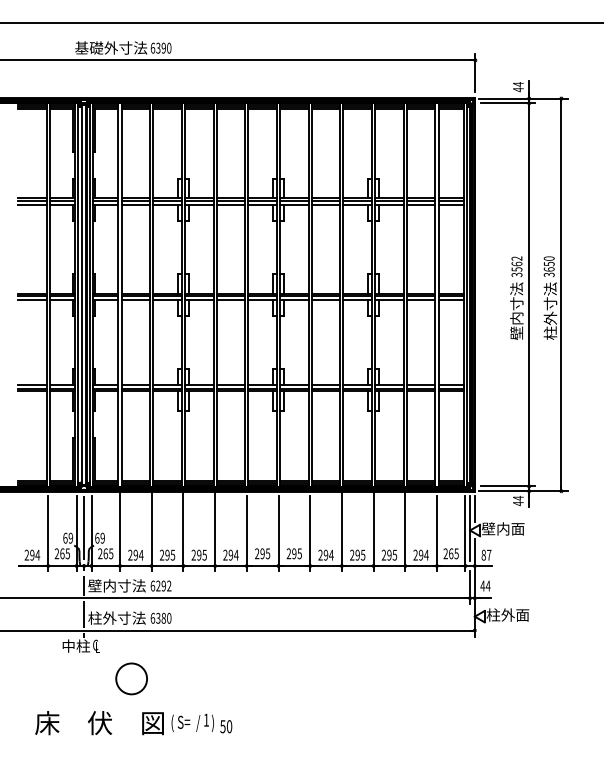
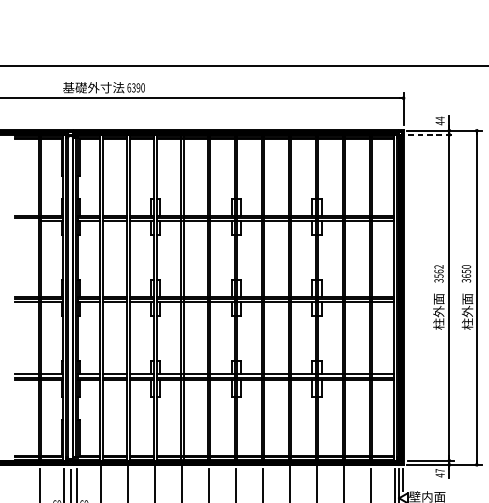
line: (507, 103) -> (430, 134), solid -> dashed
line: (32, 204) -> (26, 220), removed
text: (516, 310) -> (438, 311), 壁内寸法 -> 柱外面
text: (550, 310) -> (467, 311), 柱外寸法 -> 柱外面
text: (518, 497) -> (440, 470), 44 -> 47

